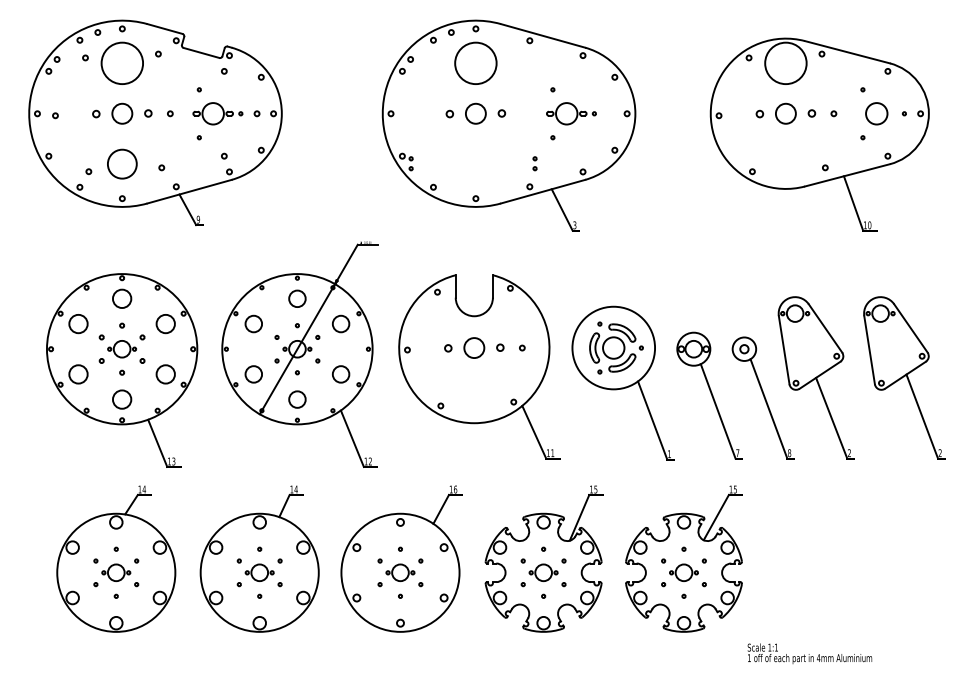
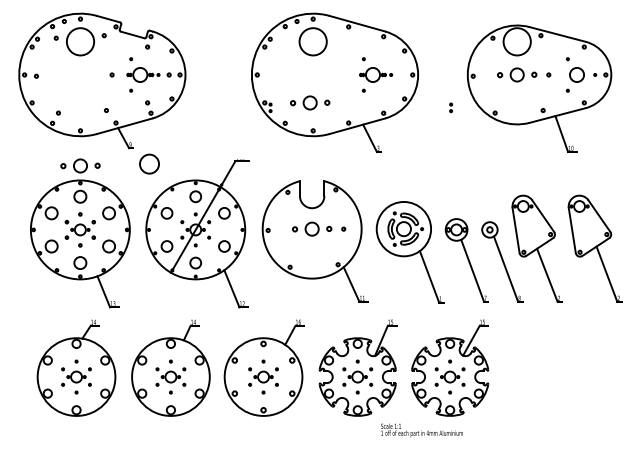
part: (122, 113) -> (80, 165), moved
part: (476, 113) -> (310, 102), moved
circle: (122, 163) -> (149, 163), moved
part: (534, 163) -> (450, 107), moved
text: (809, 652) -> (421, 429), moved

